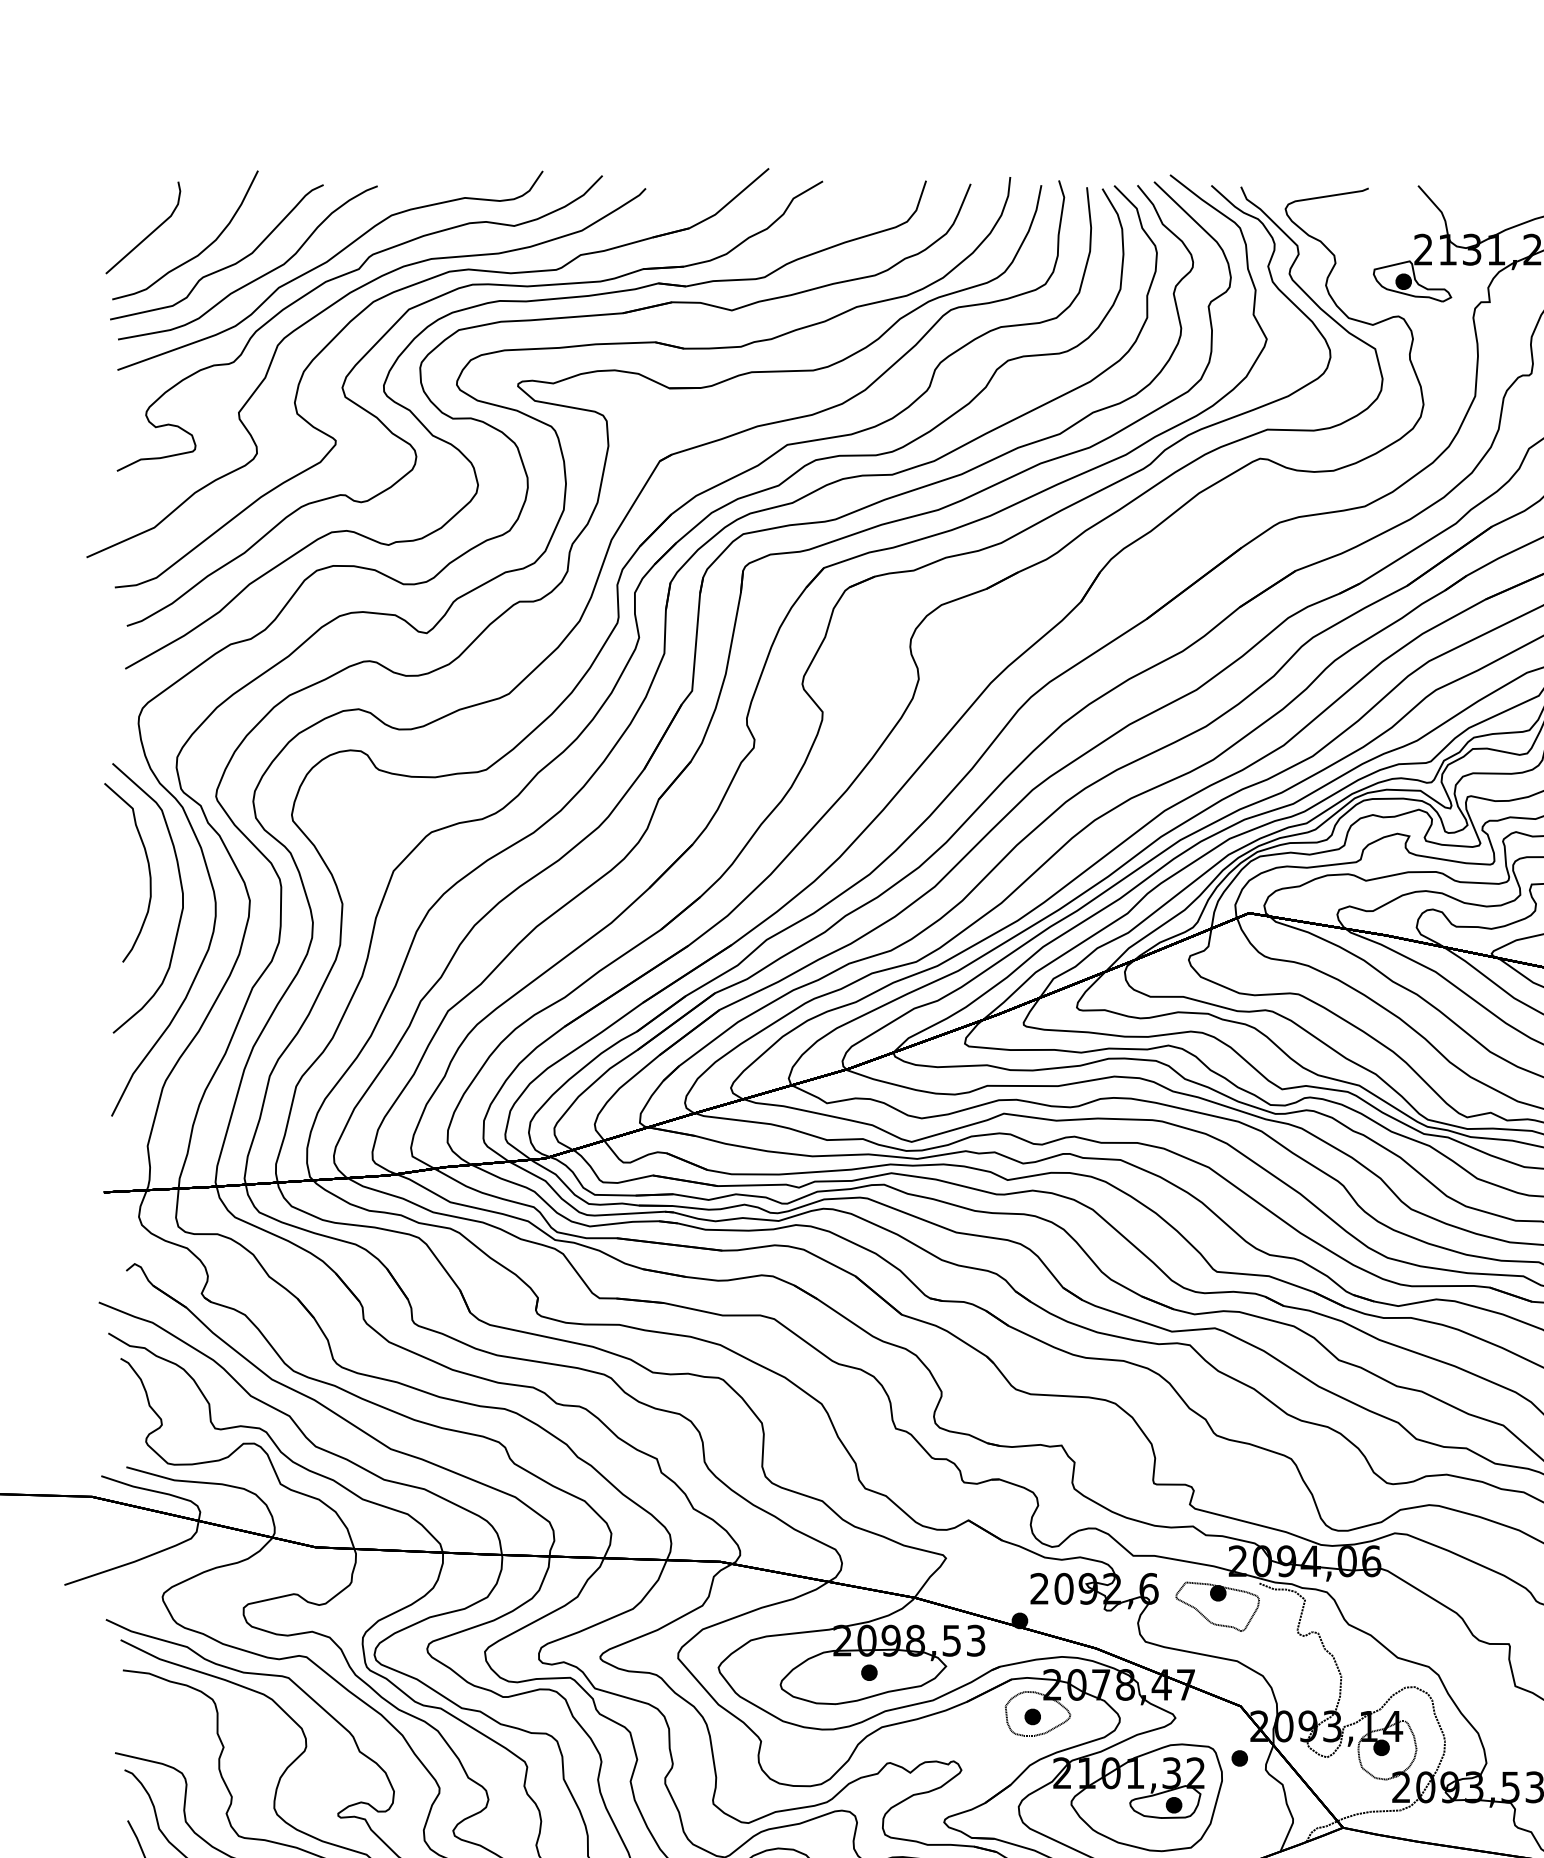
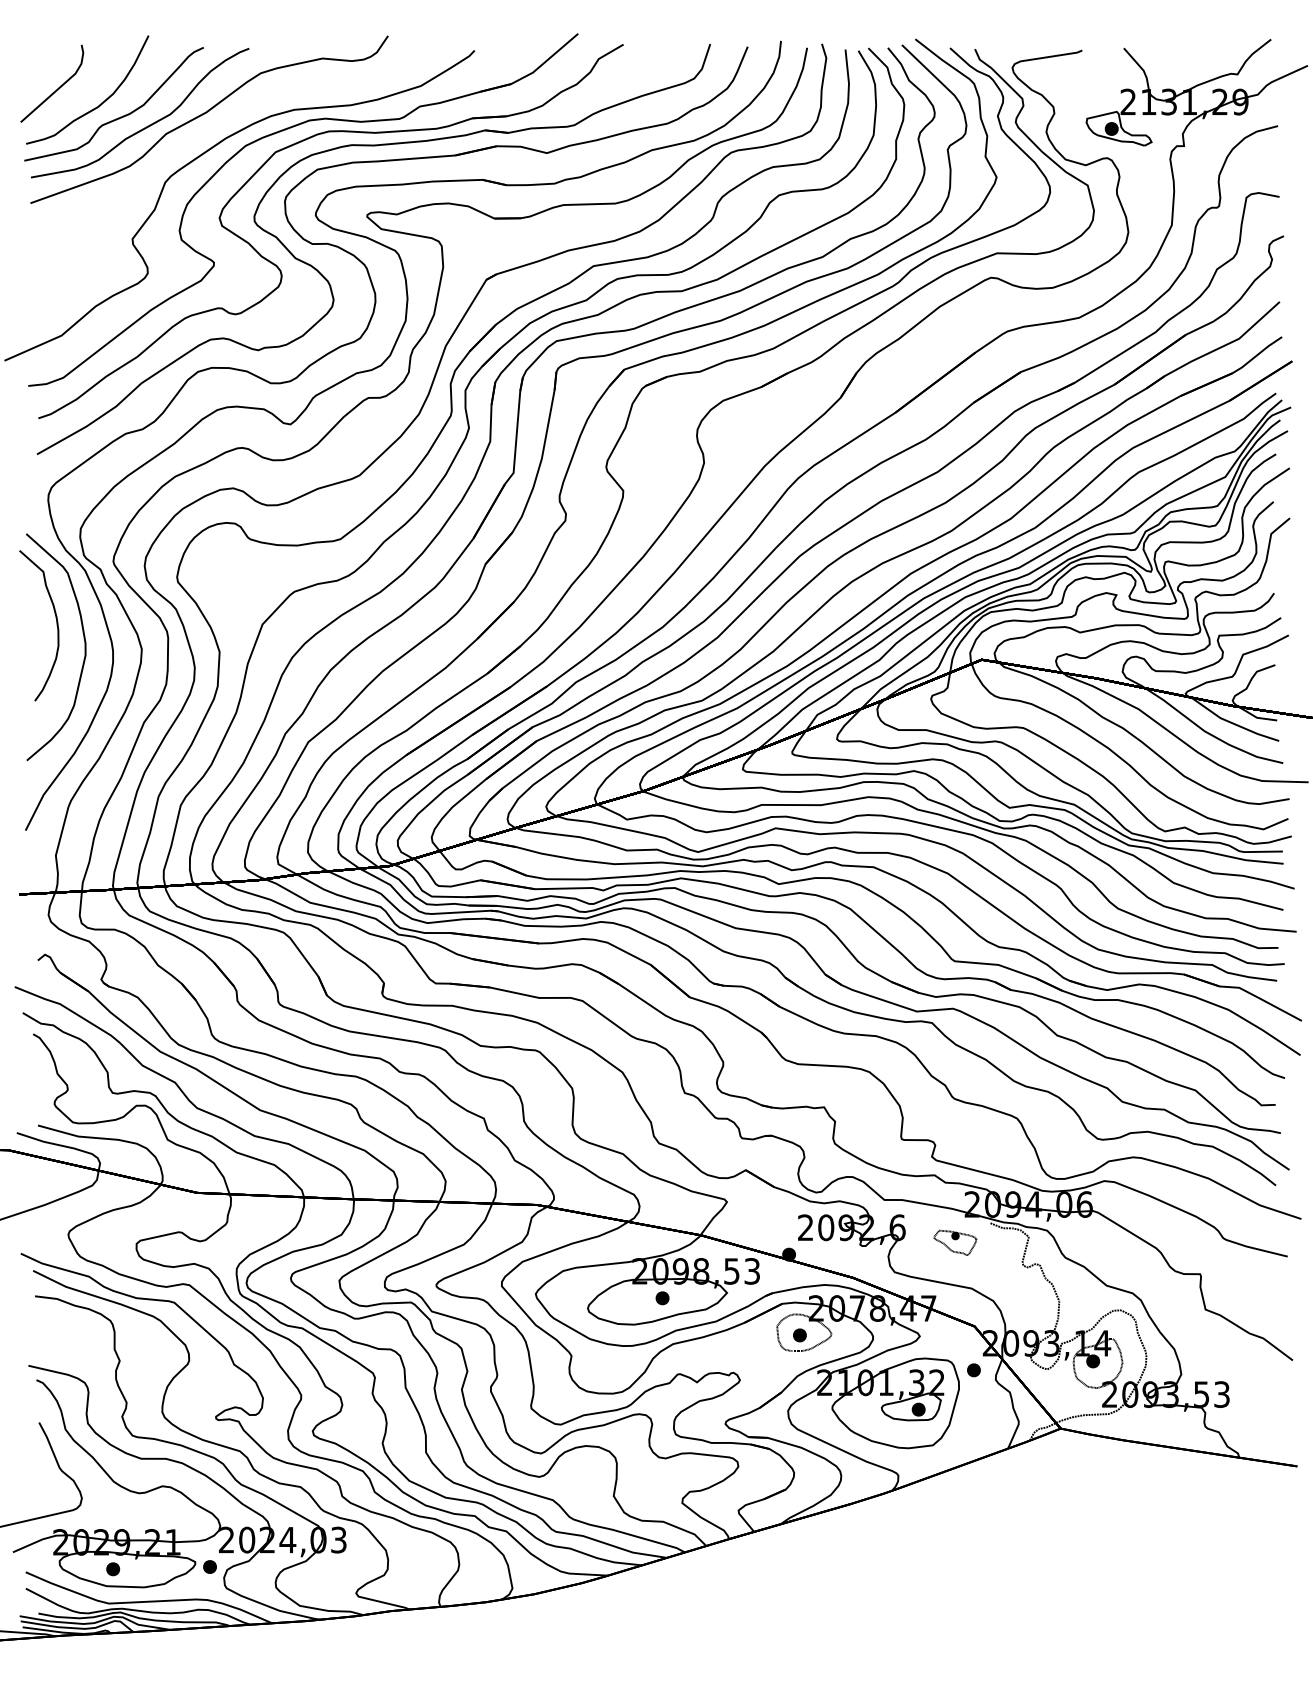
curve: (341, 277) -> (218, 125), removed
part: (1216, 1606) -> (954, 1242), size x0.6

